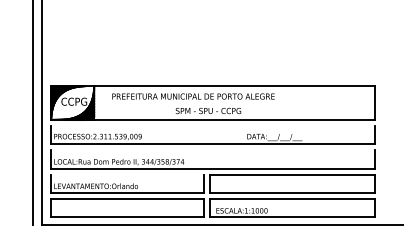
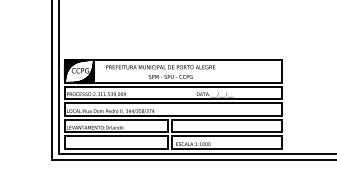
line: (212, 126) -> (173, 87), added
line: (212, 150) -> (173, 103), added
line: (126, 174) -> (115, 119), added

